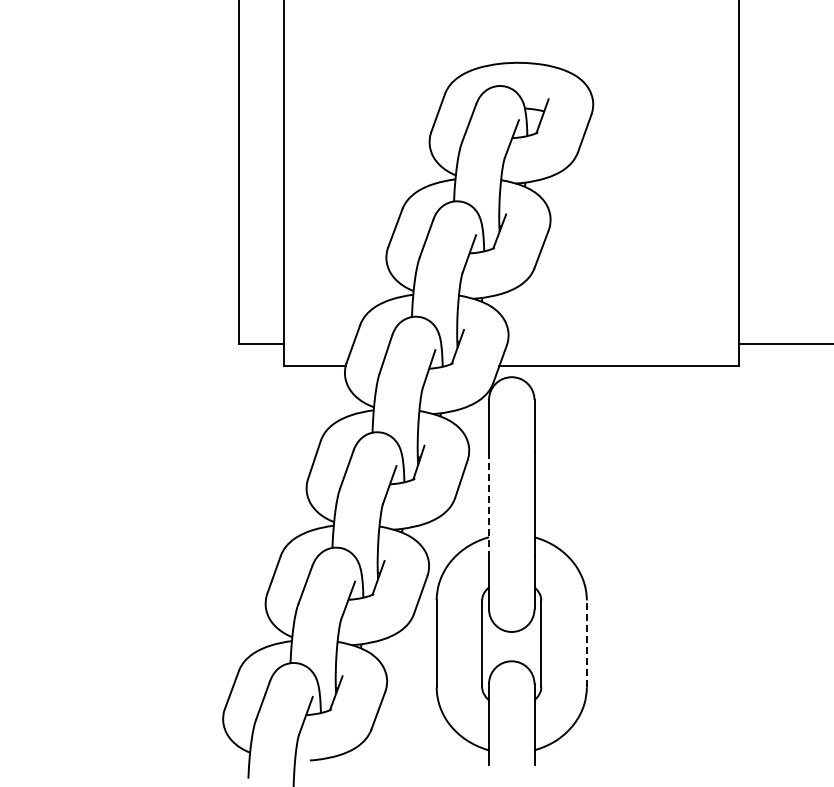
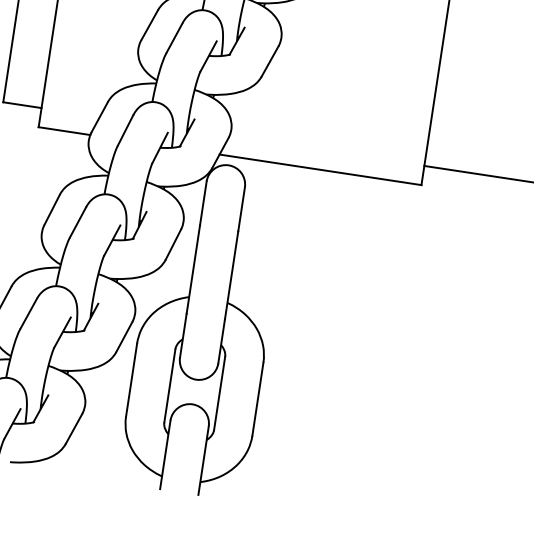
line: (489, 505) -> (193, 270), dashed -> solid
line: (586, 643) -> (257, 398), dashed -> solid

